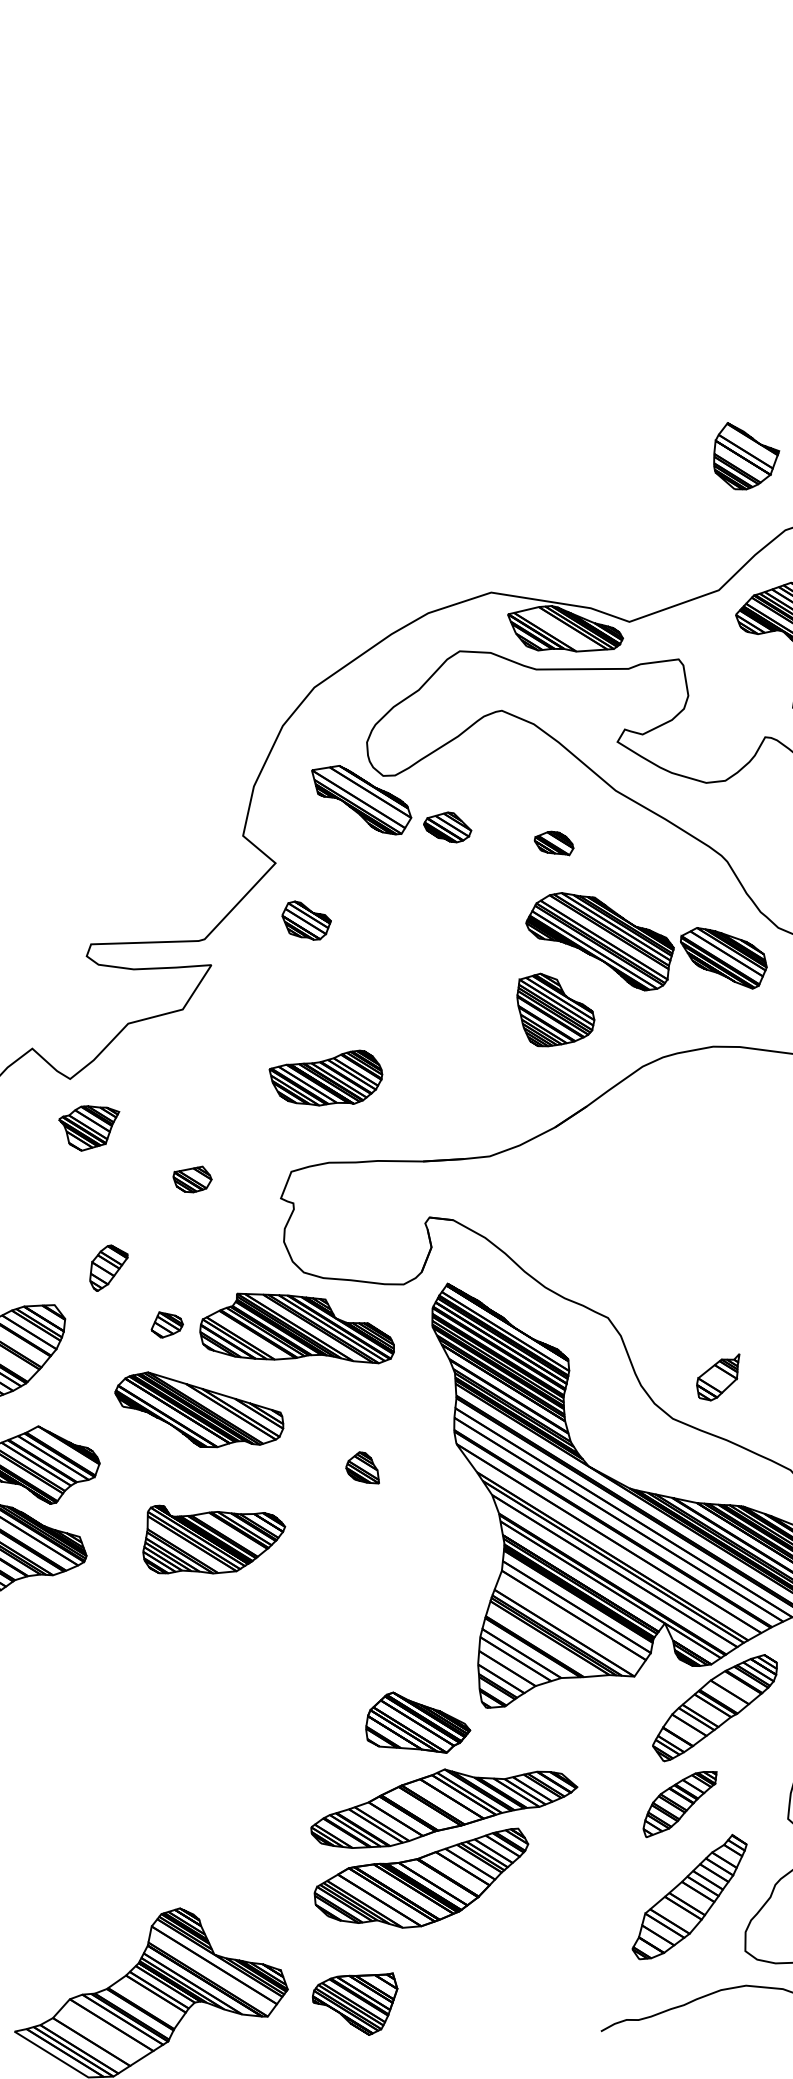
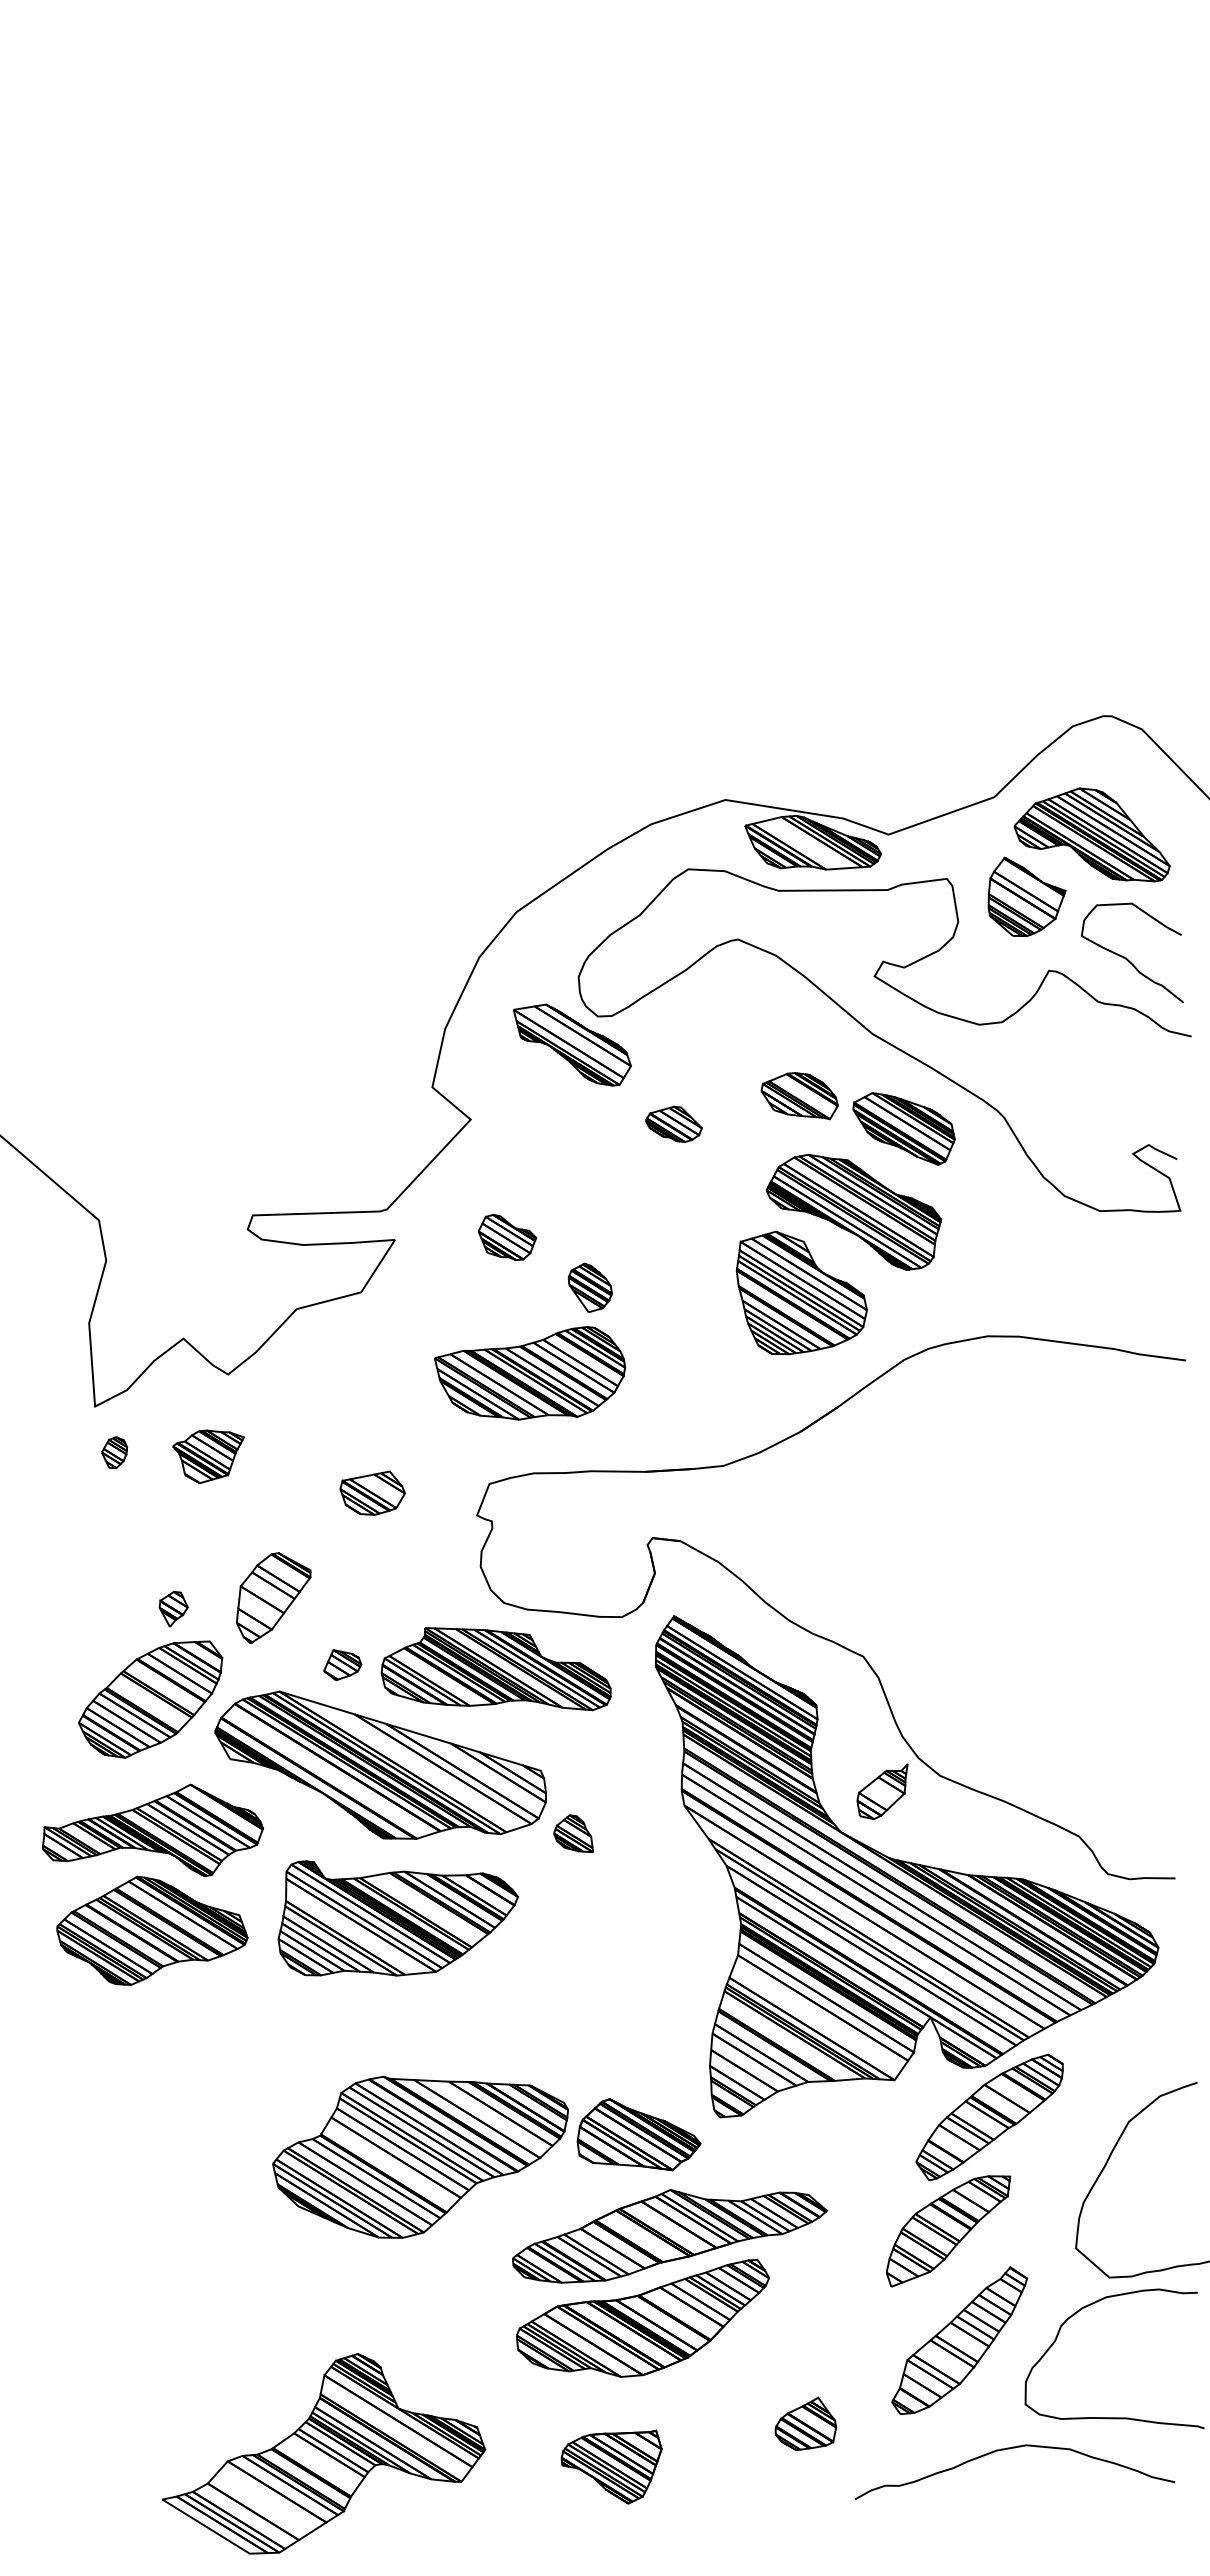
part: (746, 455) -> (1026, 896), moved
part: (447, 826) -> (673, 1123), moved
part: (553, 843) -> (799, 1096), size x1.67
part: (306, 919) -> (507, 1236), moved
part: (723, 957) -> (903, 1128), moved
part: (376, 1005) -> (589, 1287), added
part: (555, 1009) -> (801, 1292), size x1.43
part: (326, 1078) -> (530, 1373), size x1.43
part: (89, 1128) -> (208, 1456), moved
part: (192, 1178) -> (372, 1492), size x1.43
part: (108, 1267) -> (273, 1597), size x1.67
part: (23, 1278) -> (173, 1609), added
part: (718, 1377) -> (882, 1791), moved
part: (199, 1409) -> (380, 1764), size x1.67
part: (213, 1539) -> (397, 1918), size x1.43
part: (233, 1741) -> (420, 2156), added
part: (680, 1804) -> (948, 2231), size x1.43
part: (559, 1967) -> (805, 2423), added
part: (354, 2003) -> (611, 2466), moved

